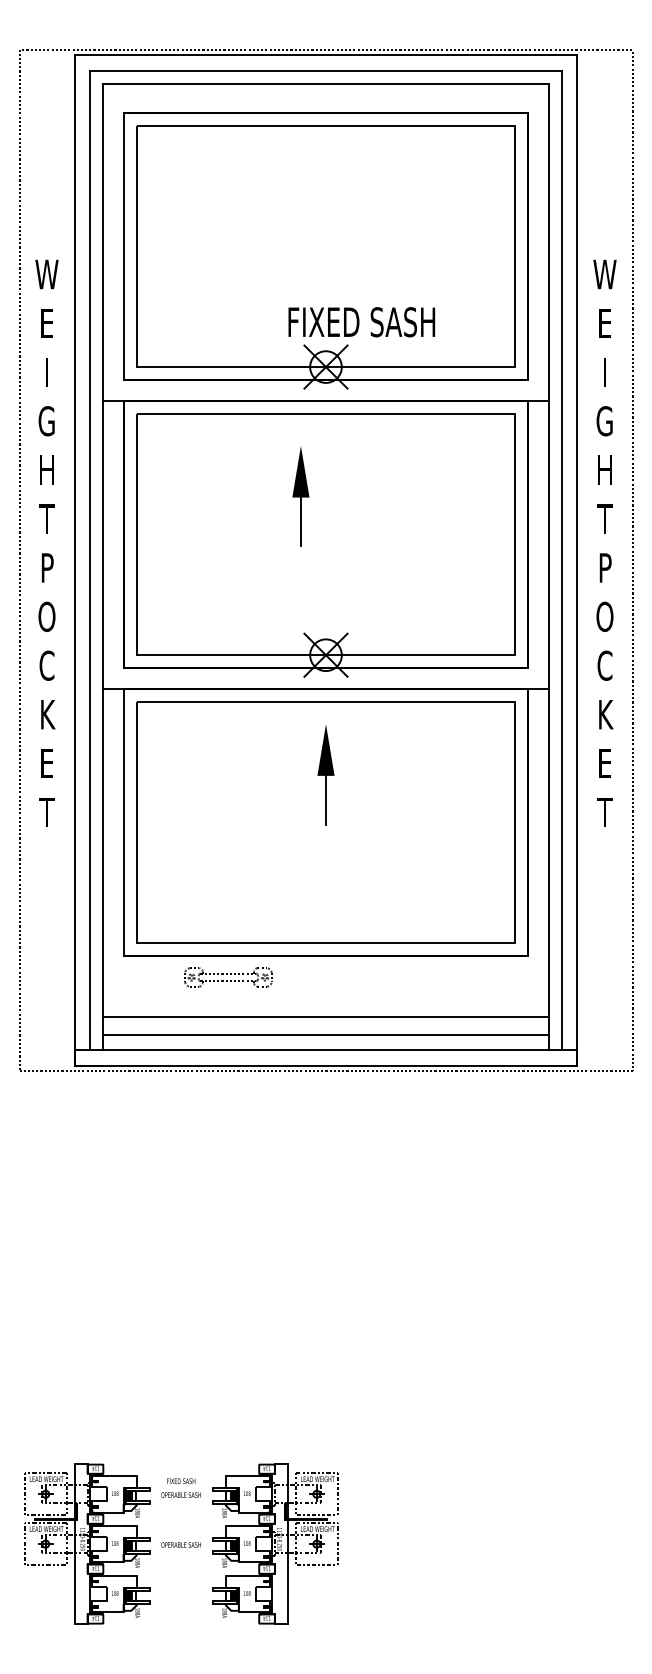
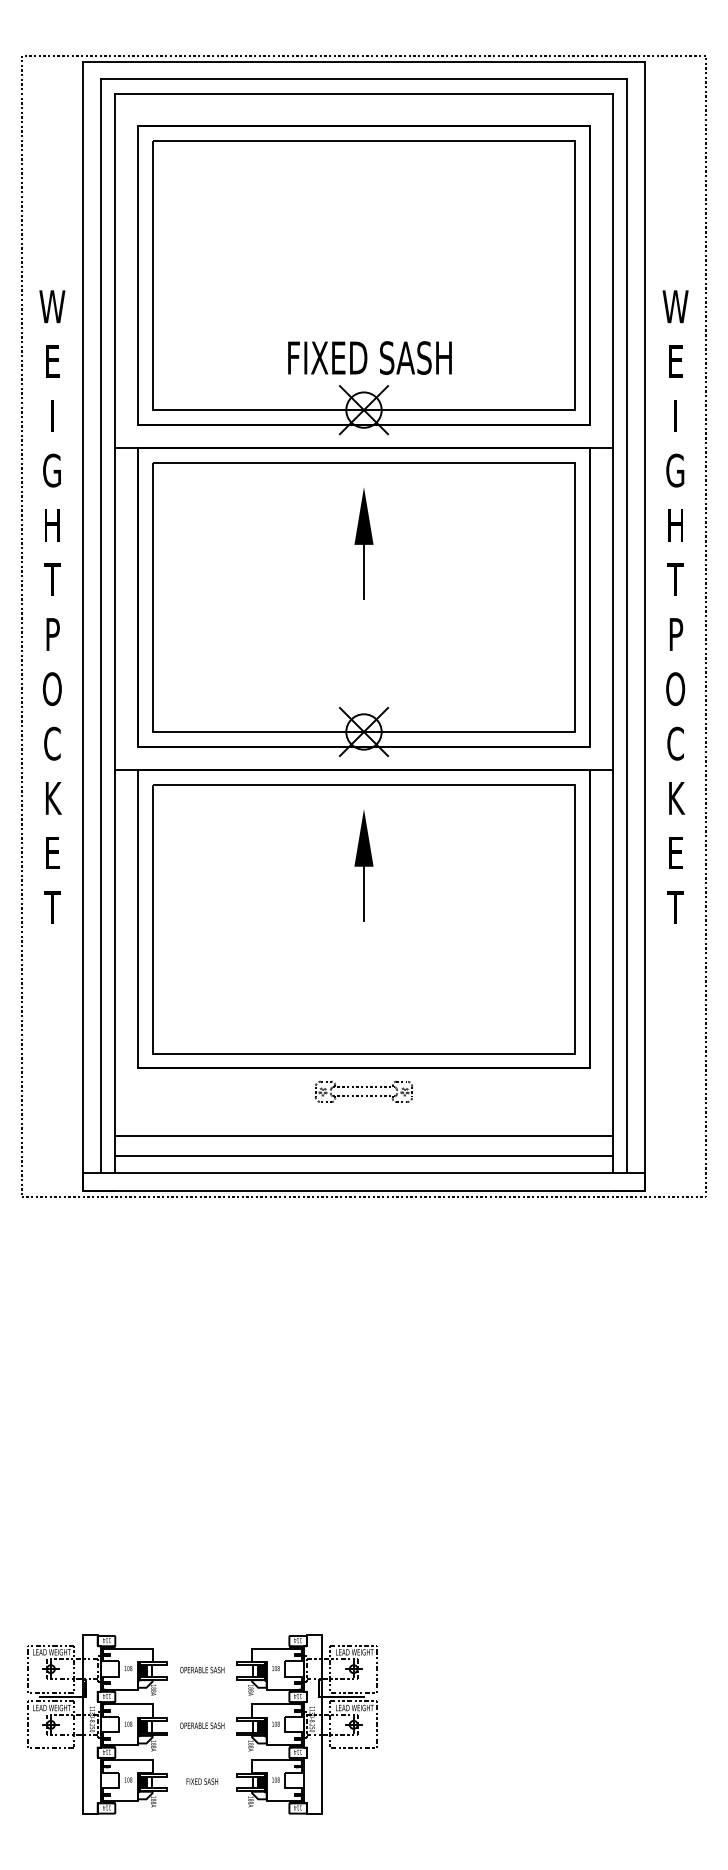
text: (361, 321) -> (369, 357), moved
part: (300, 496) -> (363, 543), moved
part: (227, 977) -> (363, 1091), moved
text: (181, 1481) -> (202, 1781), moved

